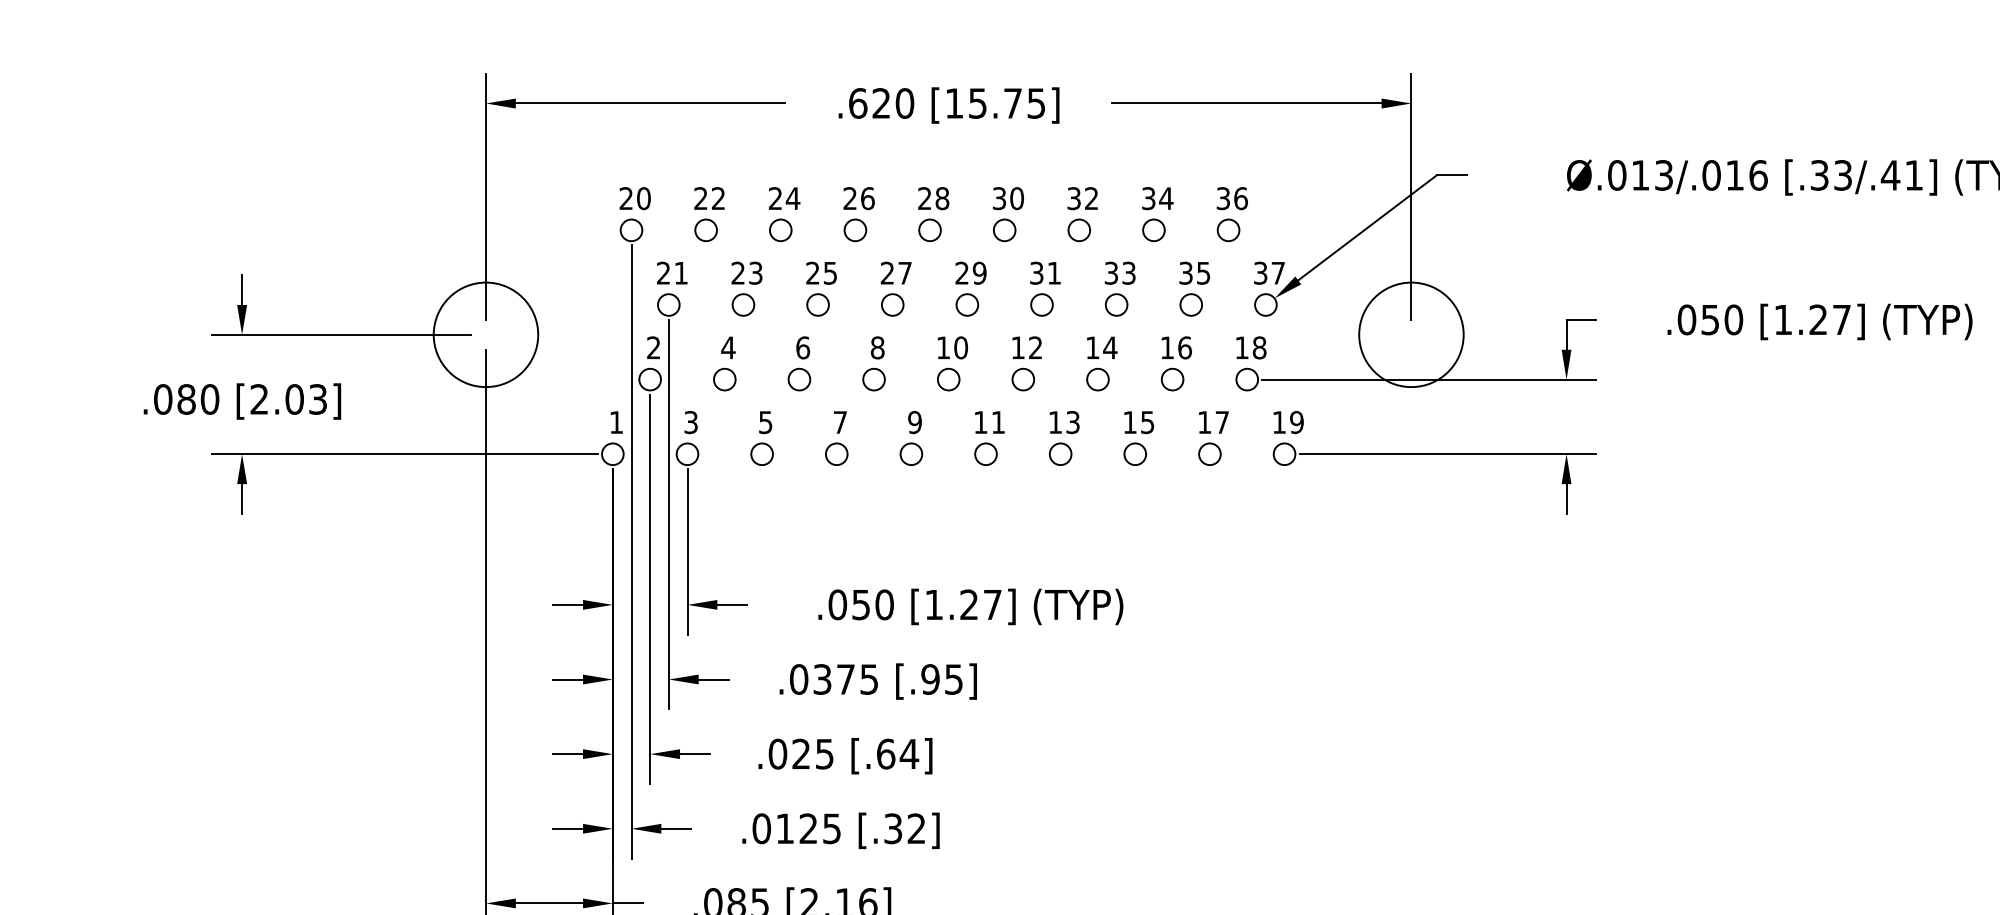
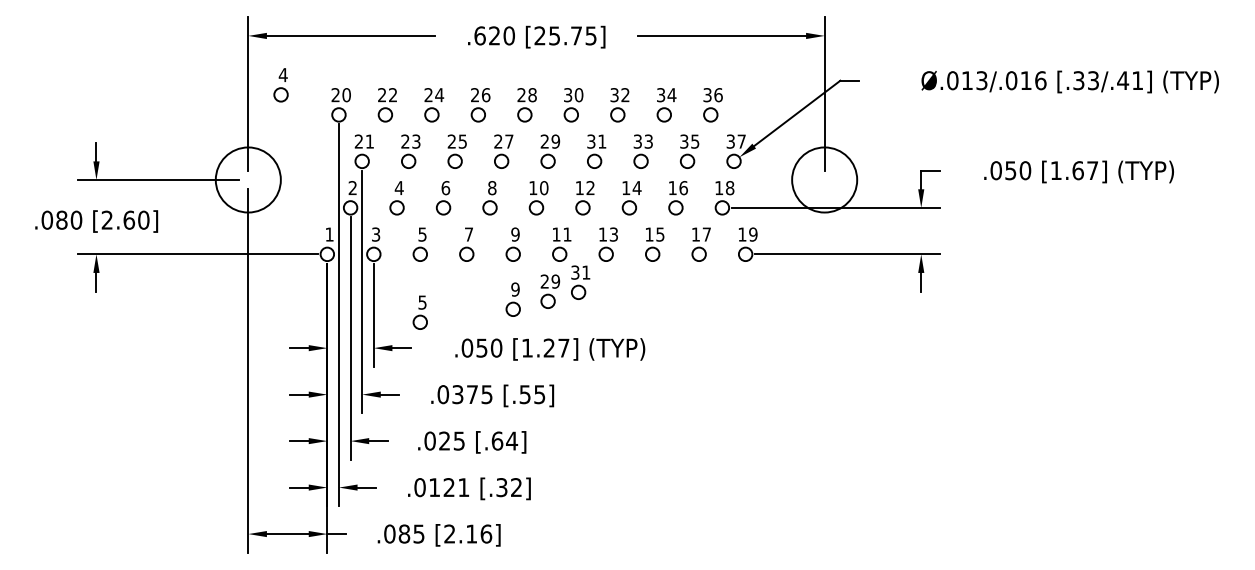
text: (953, 102) -> (539, 35), [15.75] -> [25.75]
part: (537, 183) -> (280, 85), added
text: (1817, 319) -> (1077, 170), [1.27] -> [1.67]
text: (306, 398) -> (136, 219), [2.03] -> [2.60]
part: (1019, 499) -> (580, 282), added
part: (971, 513) -> (550, 291), added
part: (910, 526) -> (512, 299), added
part: (760, 547) -> (419, 312), added
text: (929, 679) -> (524, 394), [.95] -> [.55]
text: (831, 828) -> (463, 487), .0125 -> .0121

